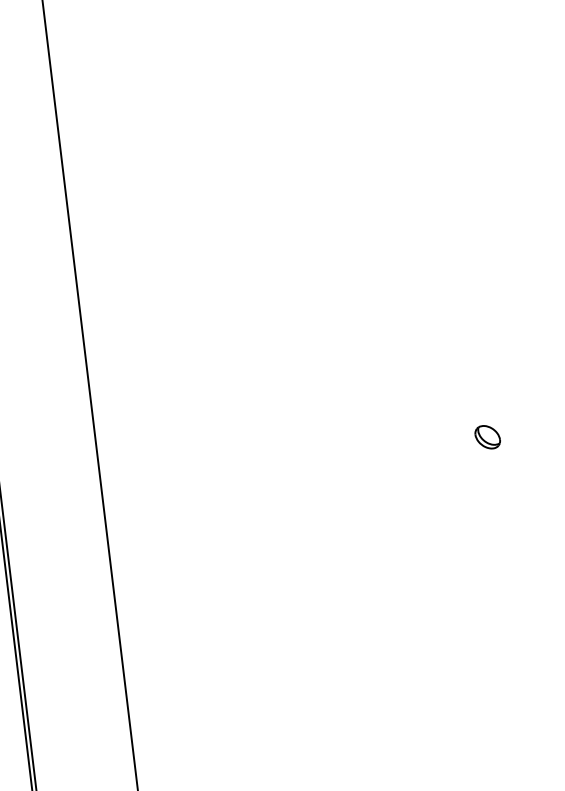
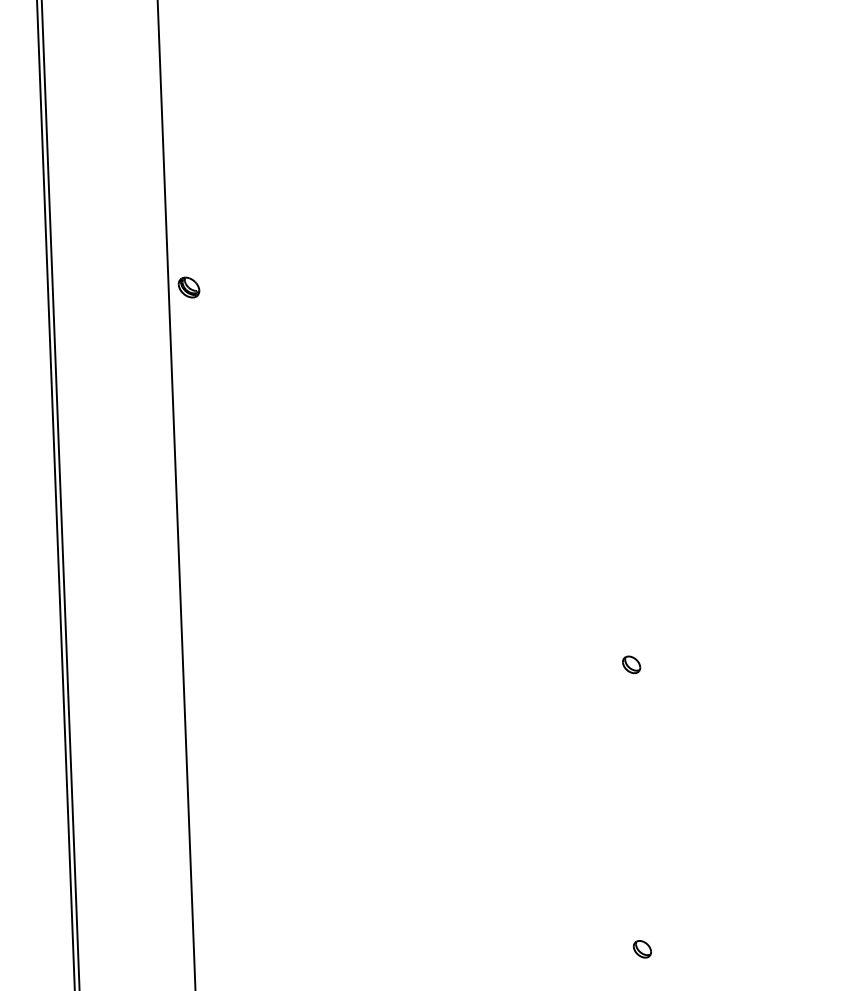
part: (76, 141) -> (188, 287), added
part: (487, 437) -> (631, 664), size x0.62
part: (516, 683) -> (641, 949), added

